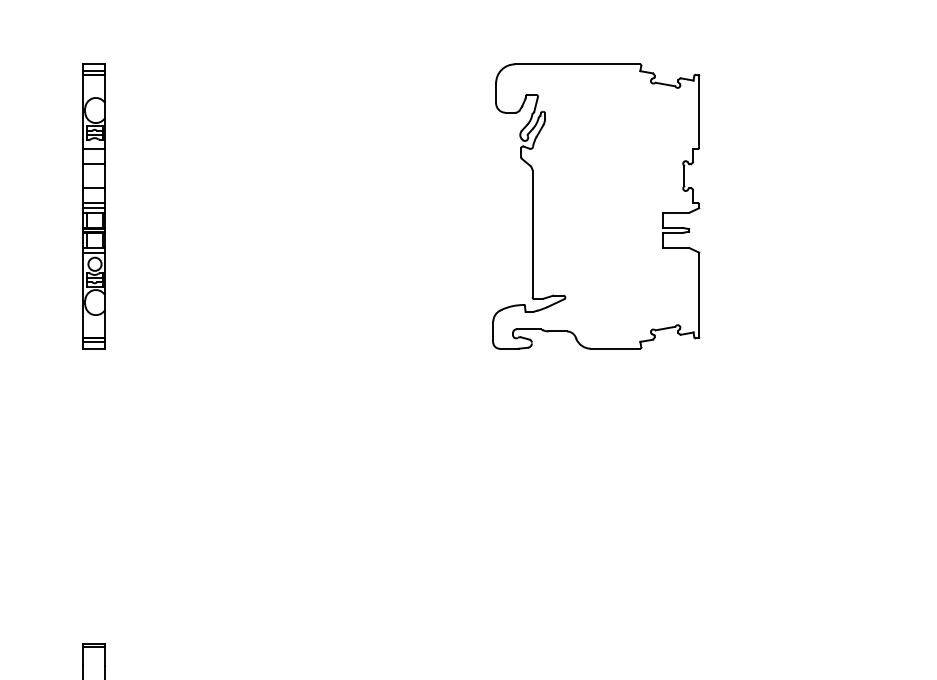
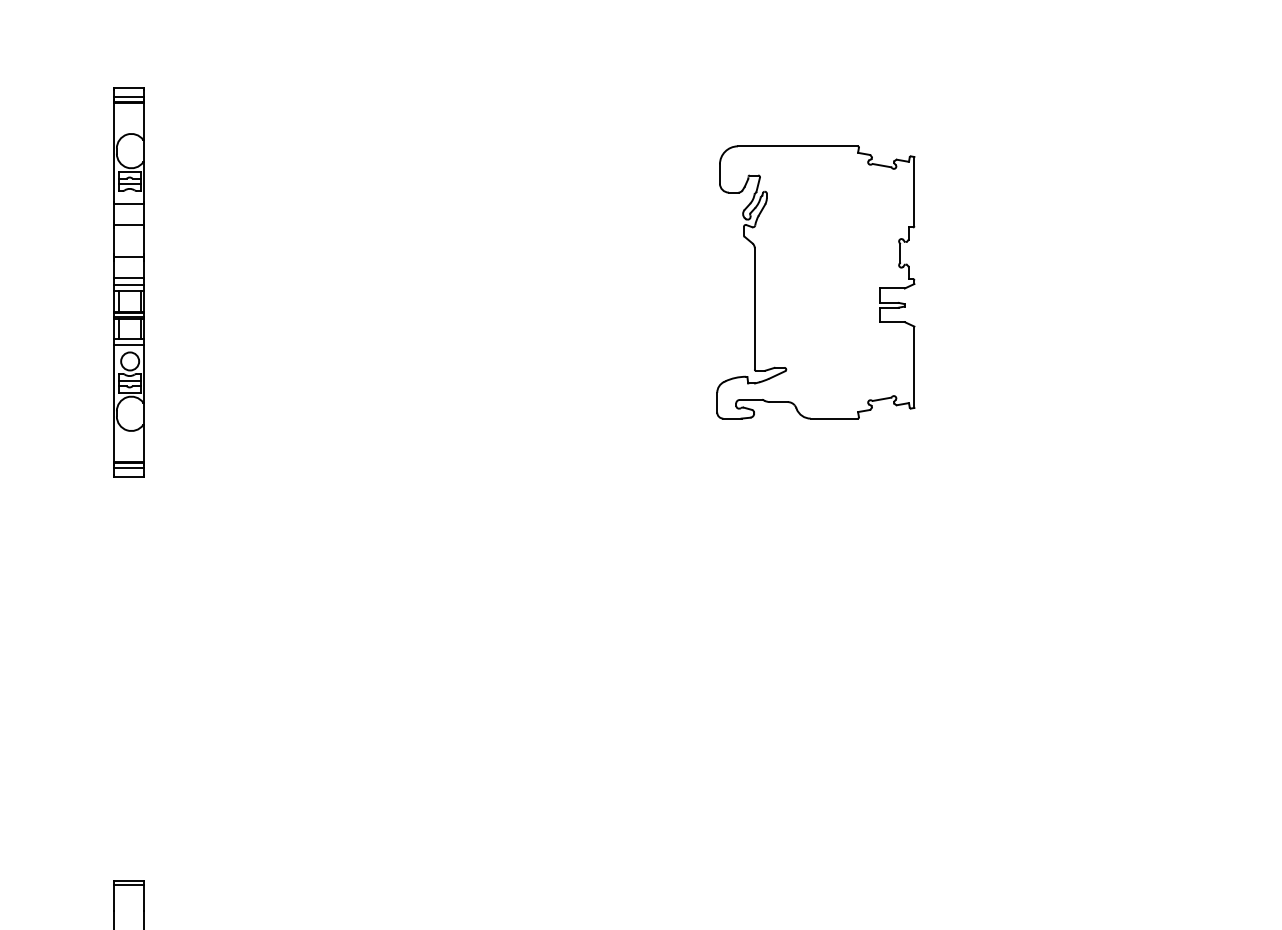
part: (596, 206) -> (815, 282), size x0.7

